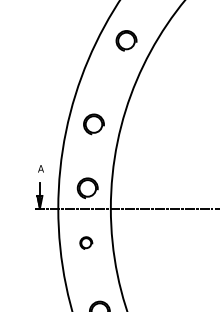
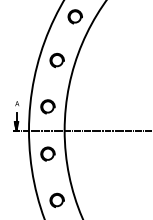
part: (92, 124) -> (56, 60), moved
part: (87, 187) -> (47, 106), moved
part: (85, 242) -> (47, 153), size x1.67

